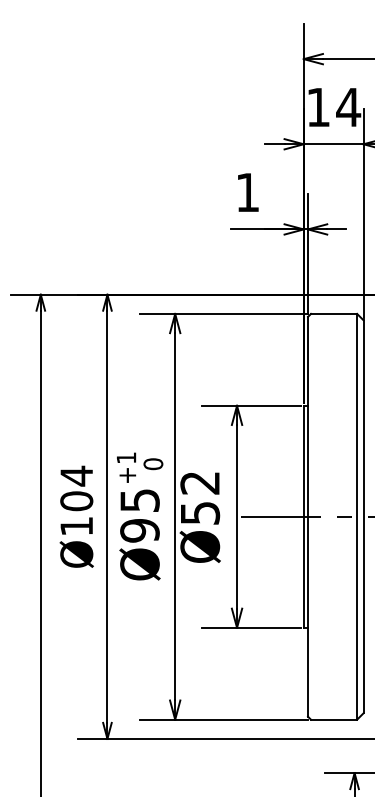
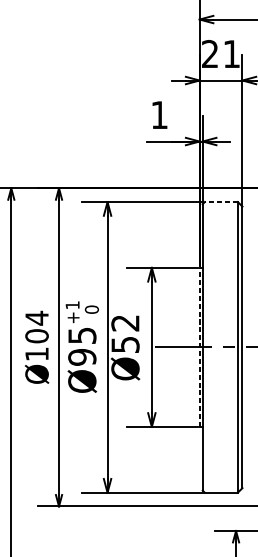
text: (334, 106) -> (221, 53), 14 -> 21
line: (333, 313) -> (220, 201), solid -> dashed
line: (303, 516) -> (199, 347), solid -> dashed

